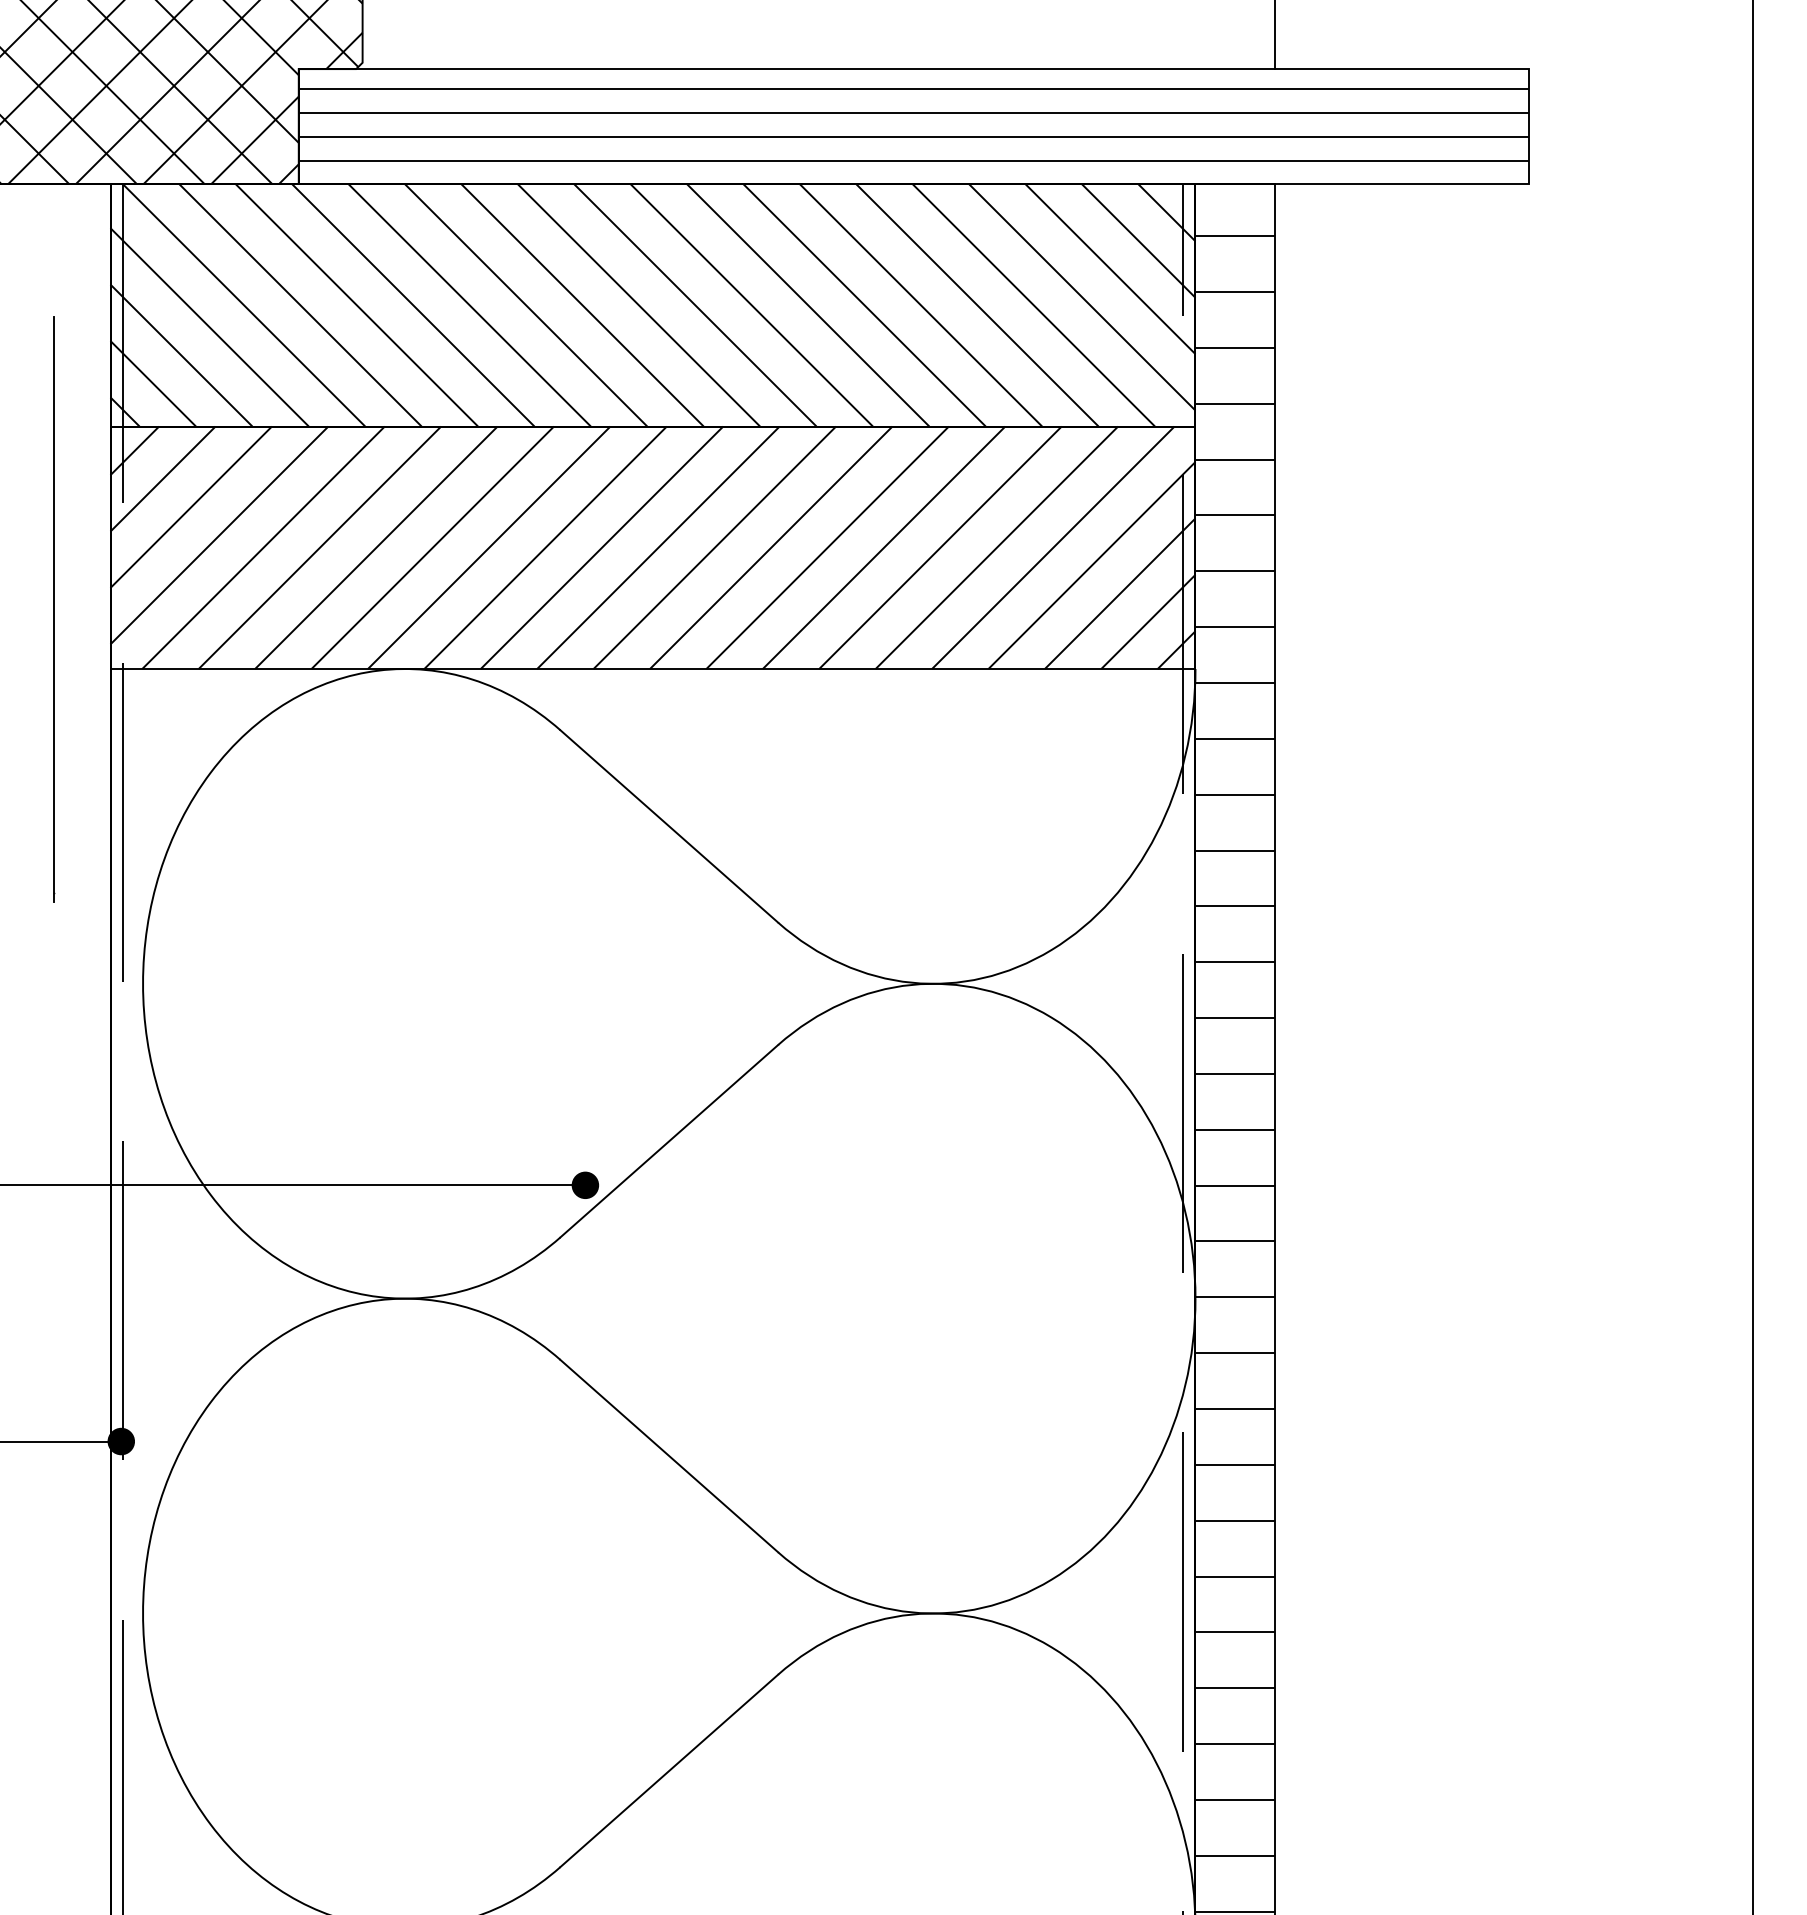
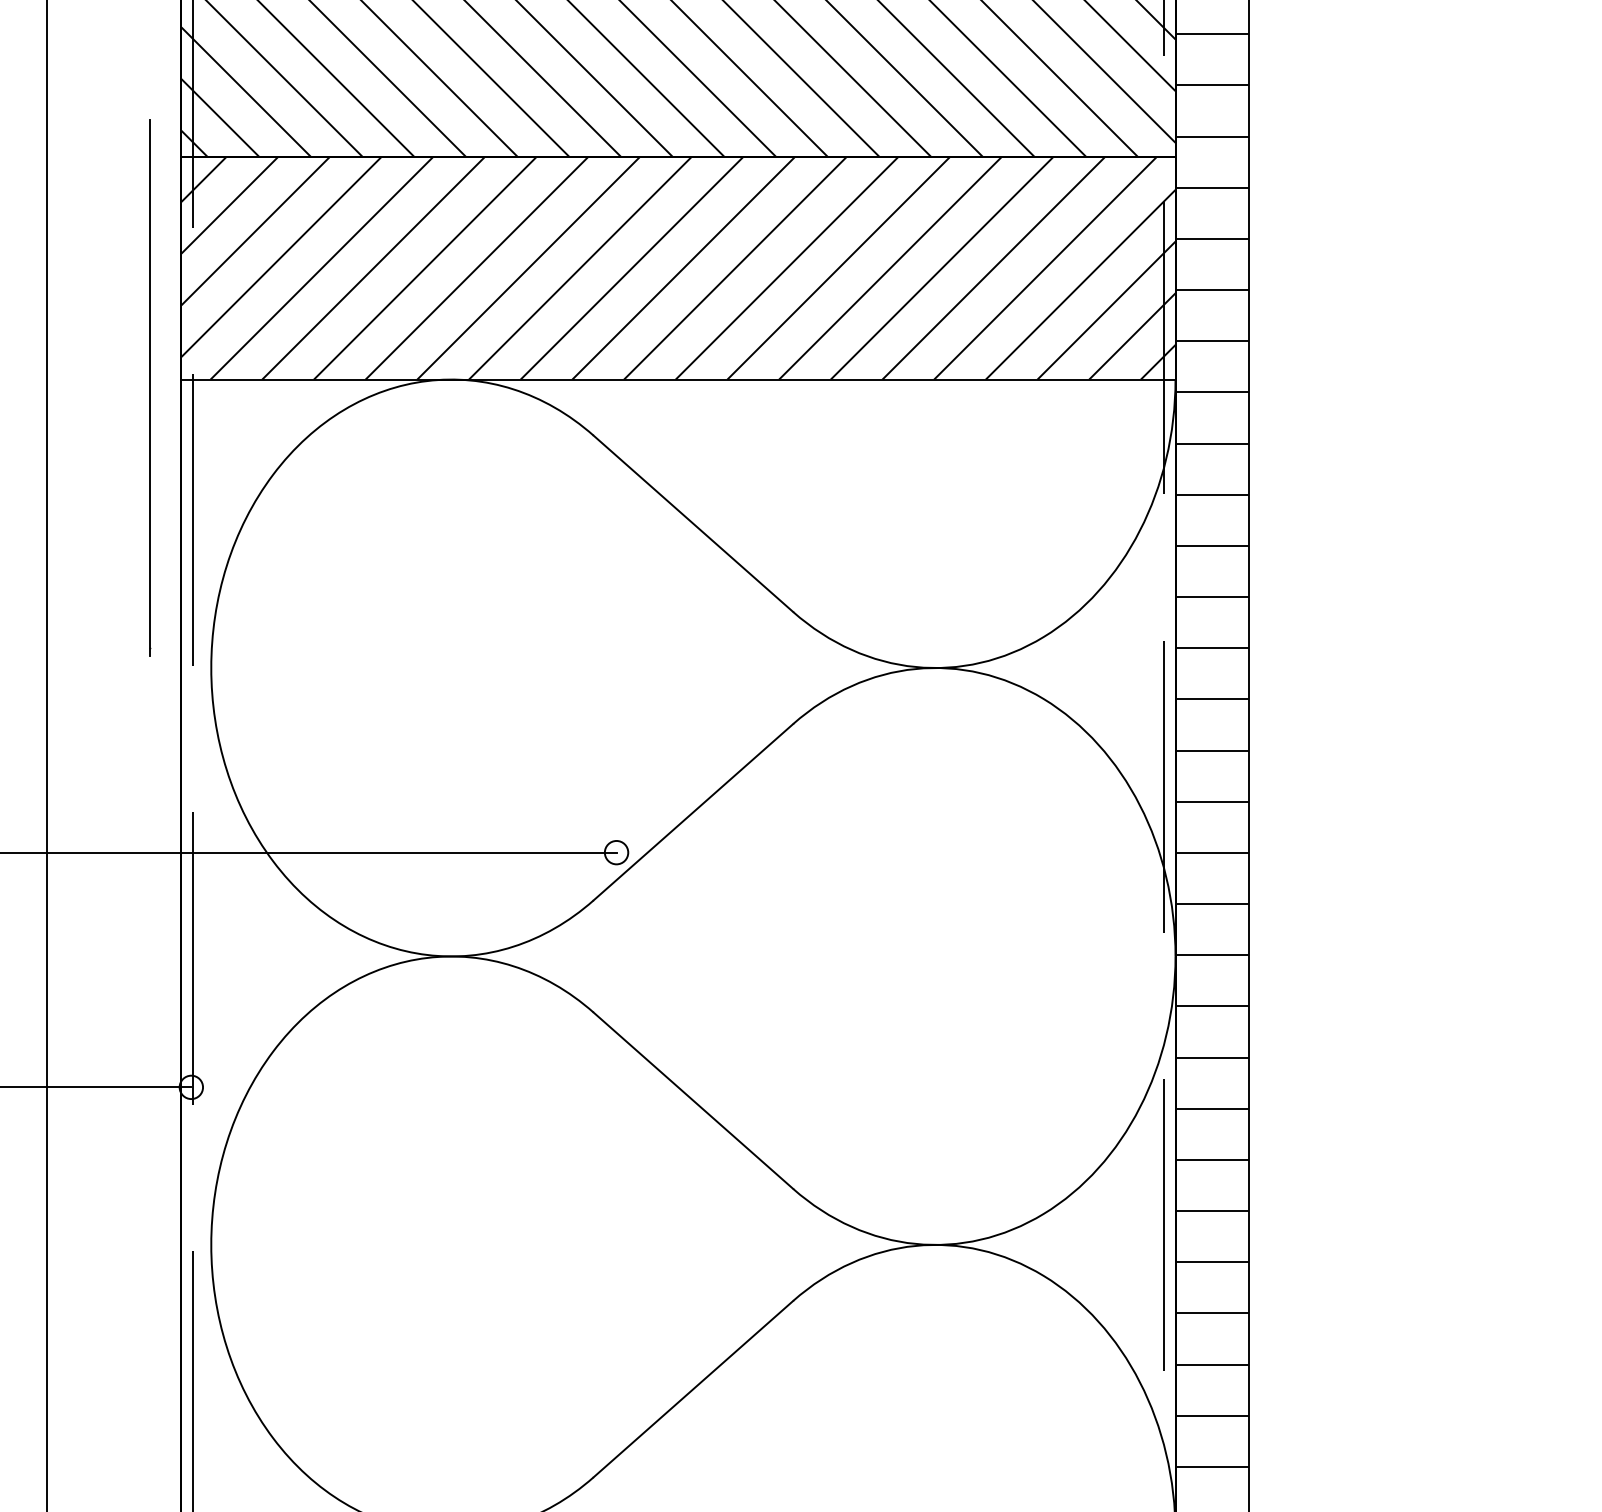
line: (54, 609) -> (150, 388), moved
fill: (585, 1185) -> (616, 852), removed
fill: (121, 1441) -> (191, 1087), removed

